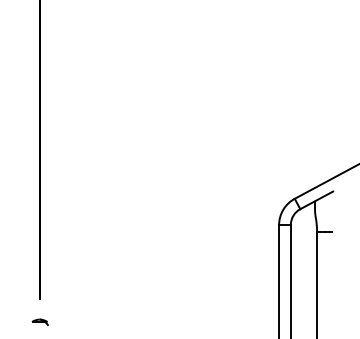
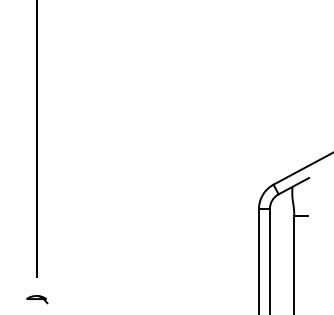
part: (40, 321) -> (37, 298), size x1.4

